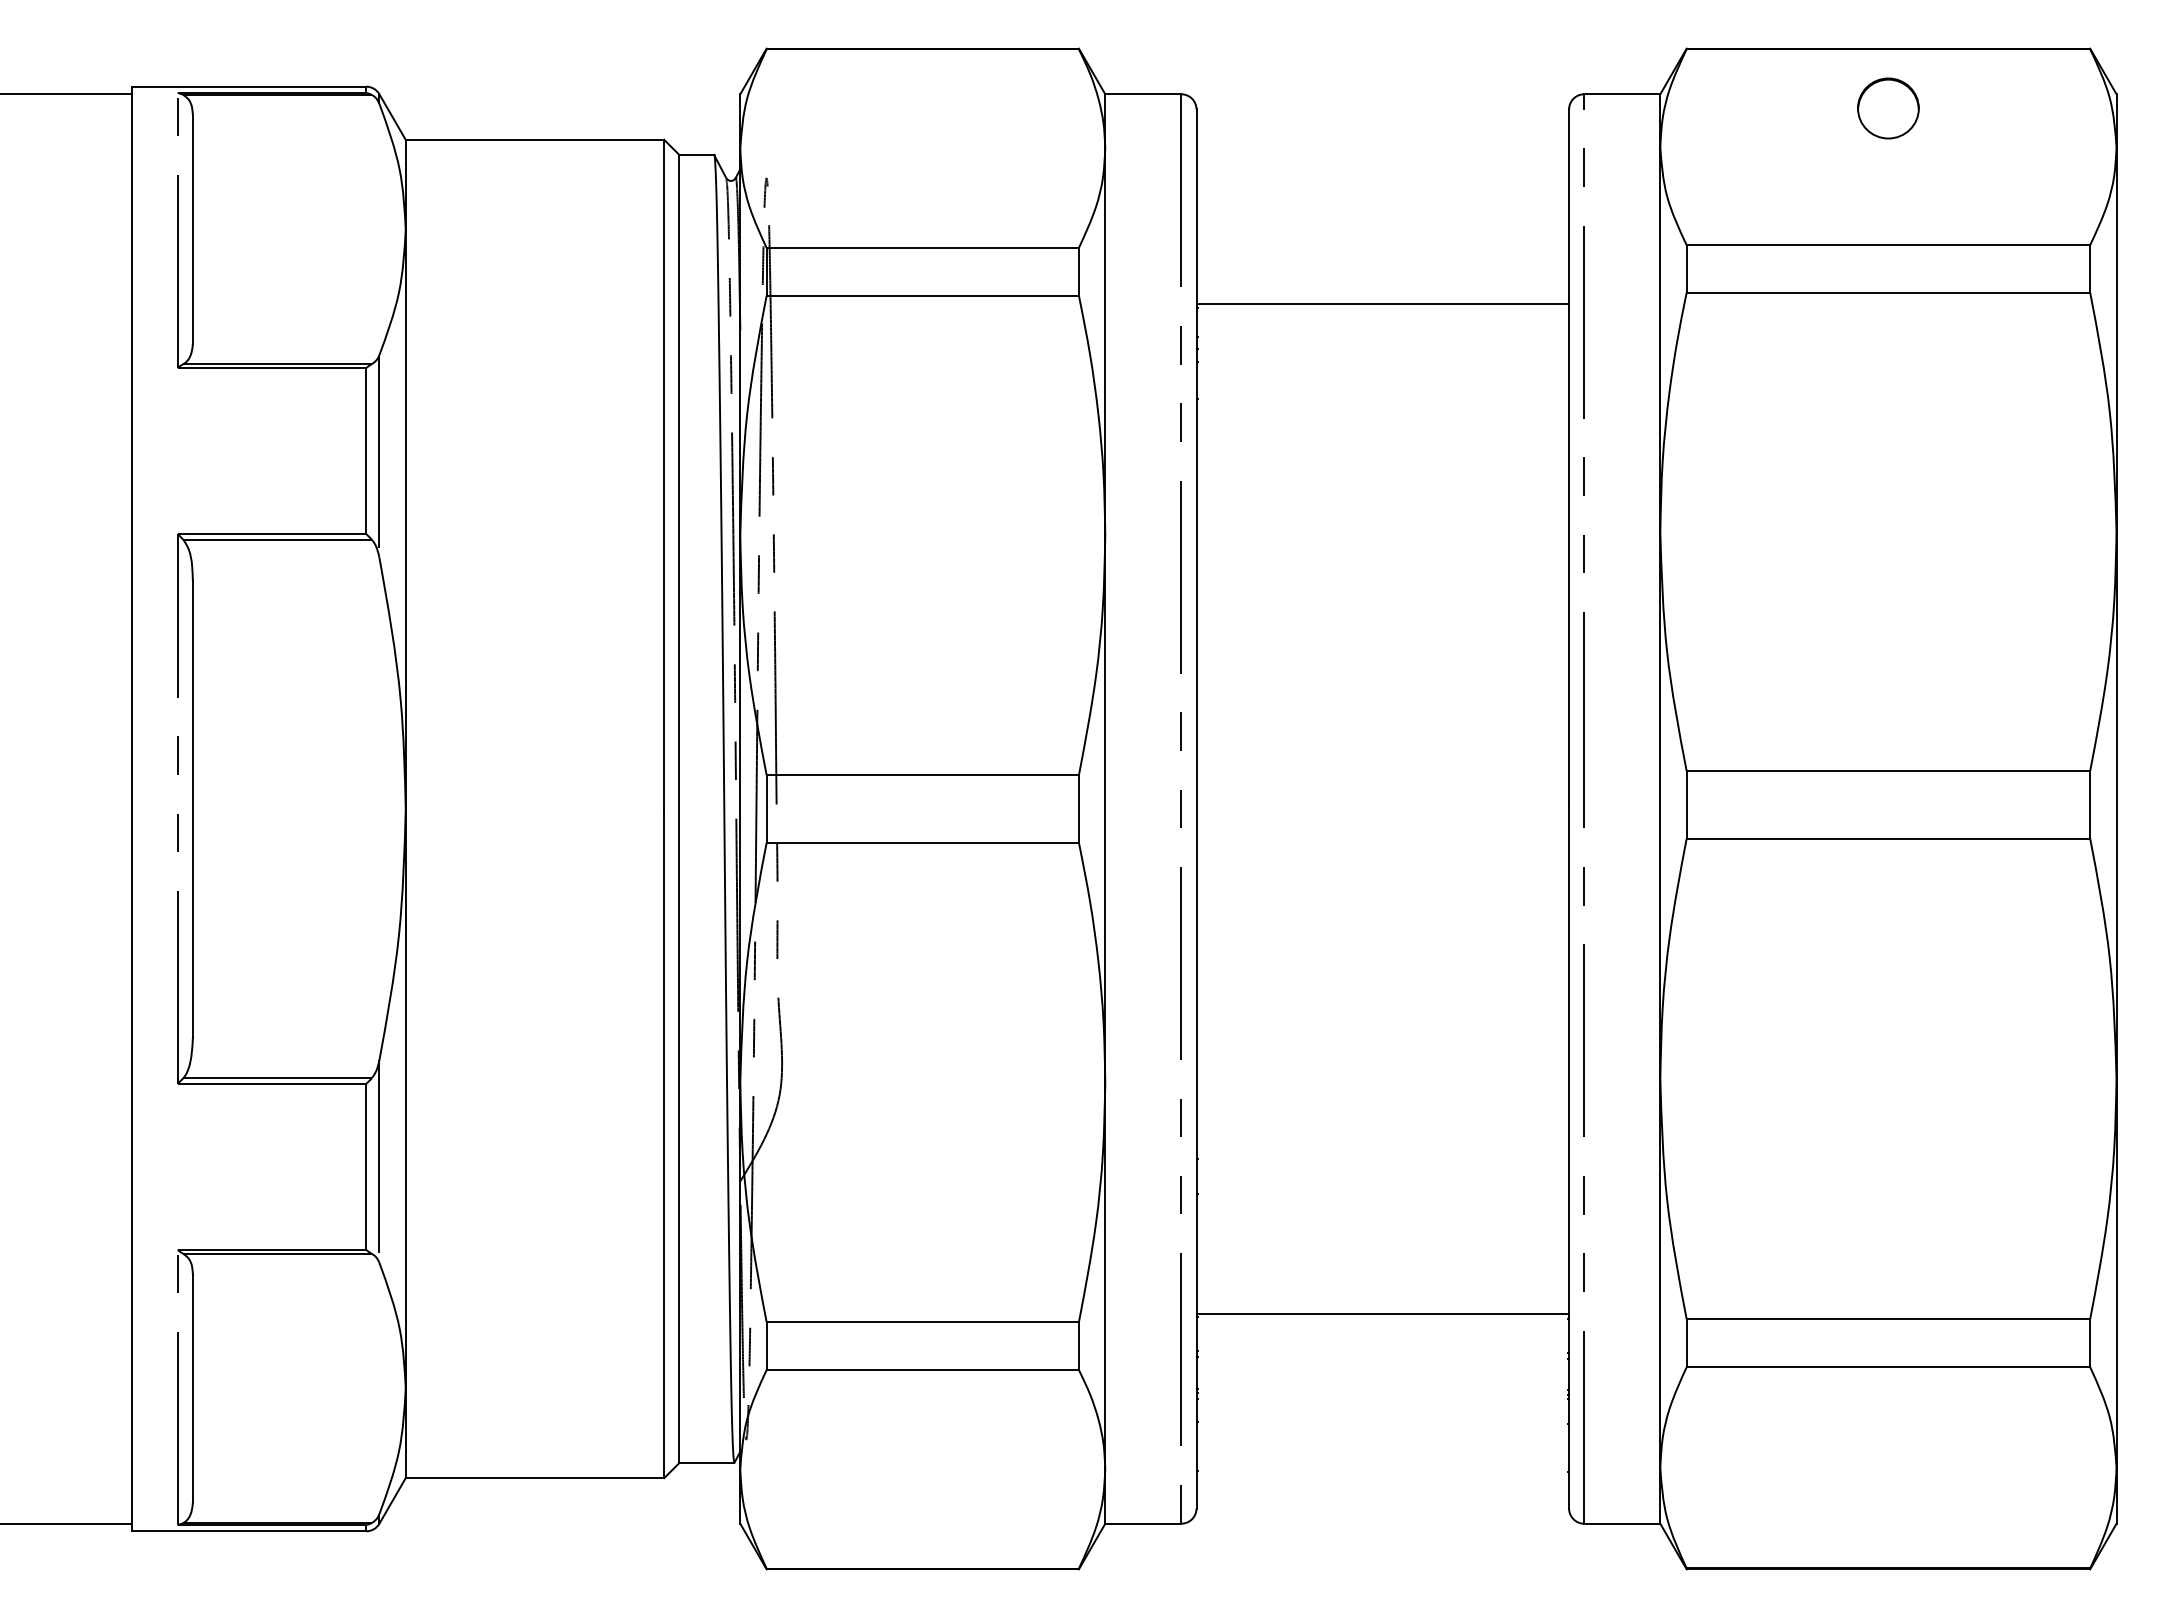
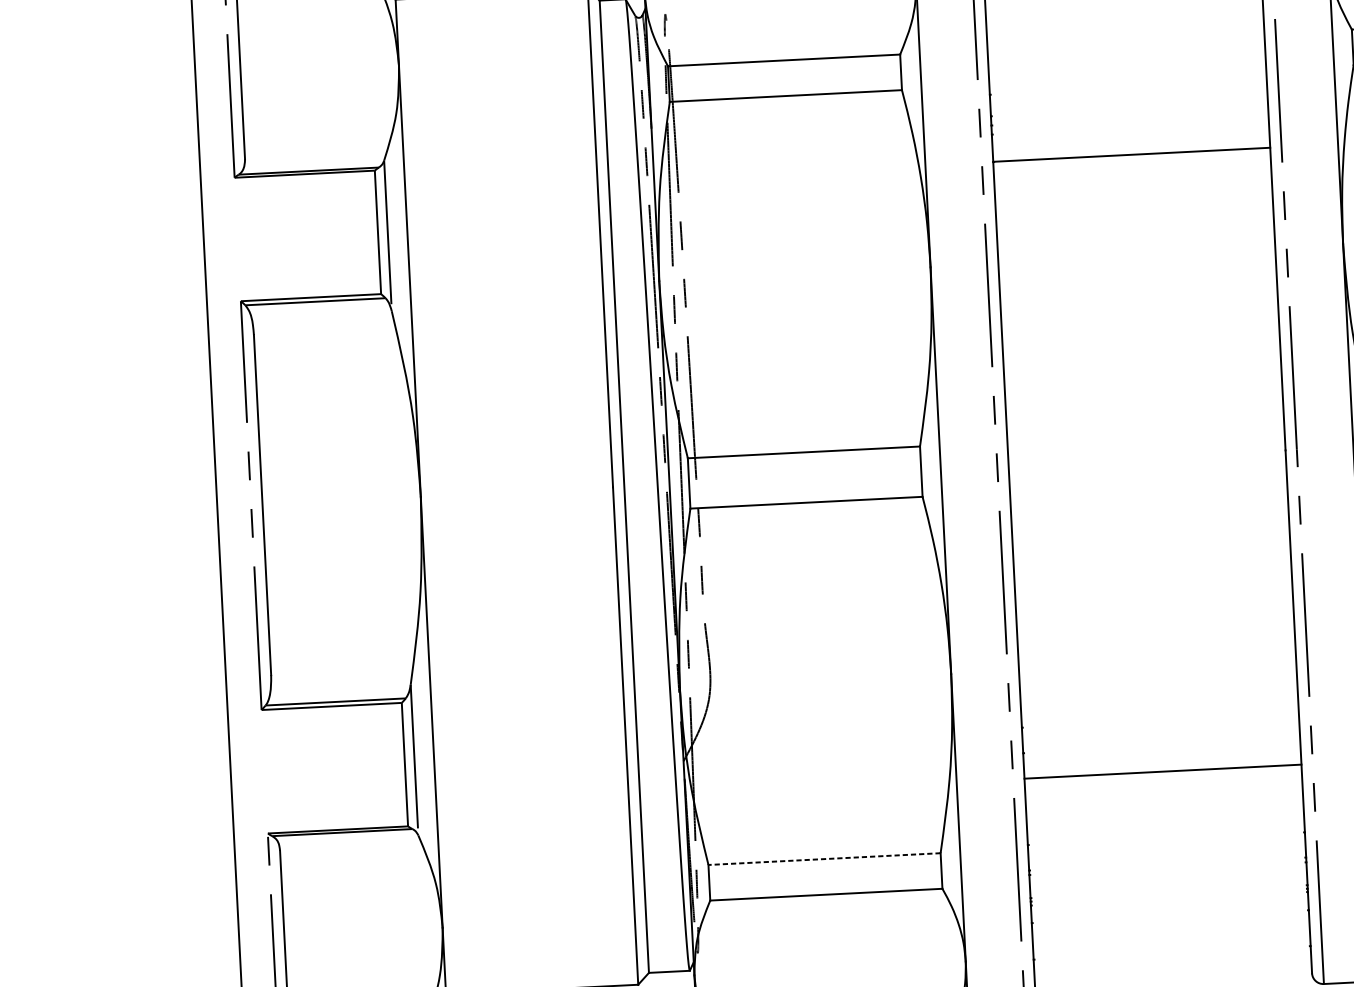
line: (1382, 304) -> (1131, 155), moved
line: (1382, 1313) -> (1162, 771), moved
line: (922, 1322) -> (824, 859), solid -> dashed

